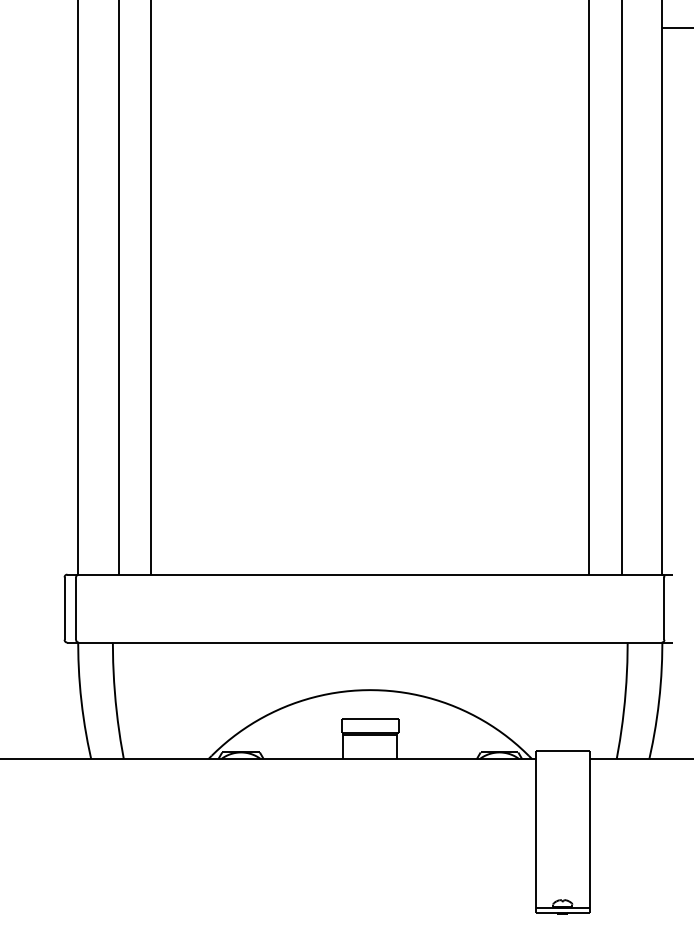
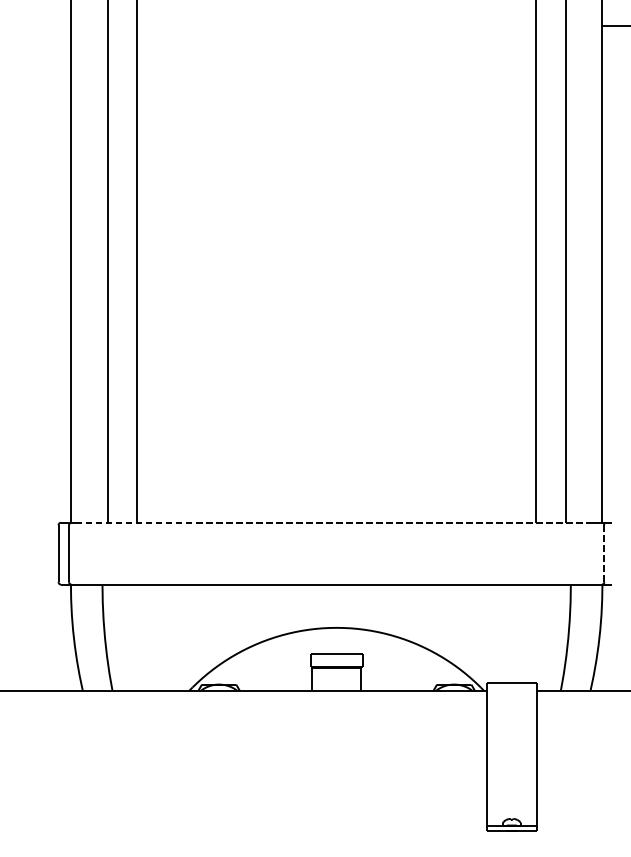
line: (370, 574) -> (336, 522), solid -> dashed
line: (664, 609) -> (604, 554), solid -> dashed

